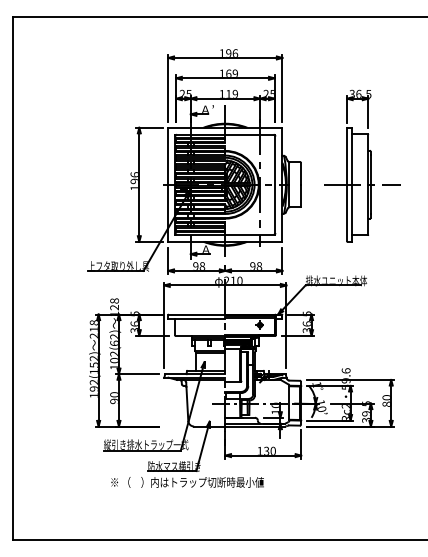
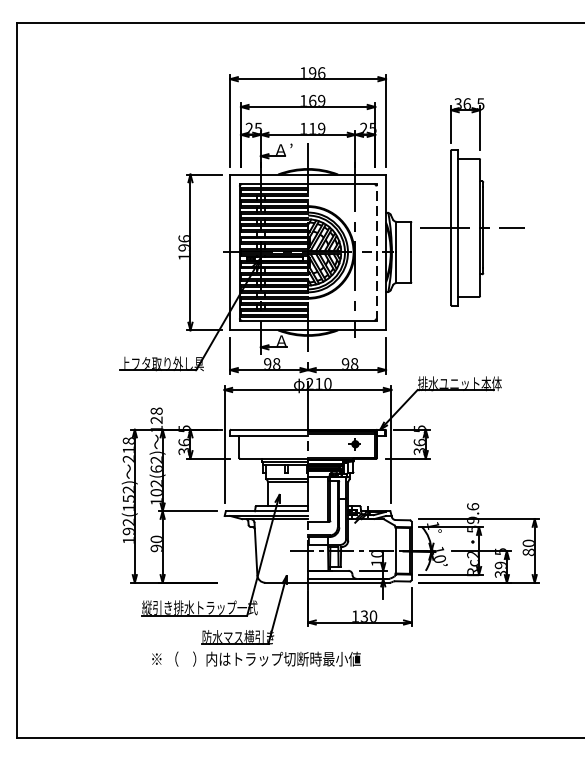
part: (362, 165) -> (472, 201), moved
line: (275, 184) -> (376, 252), solid -> dashed

